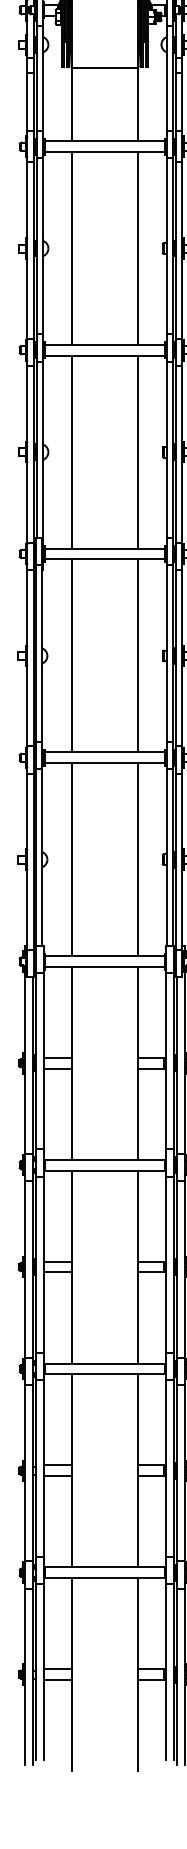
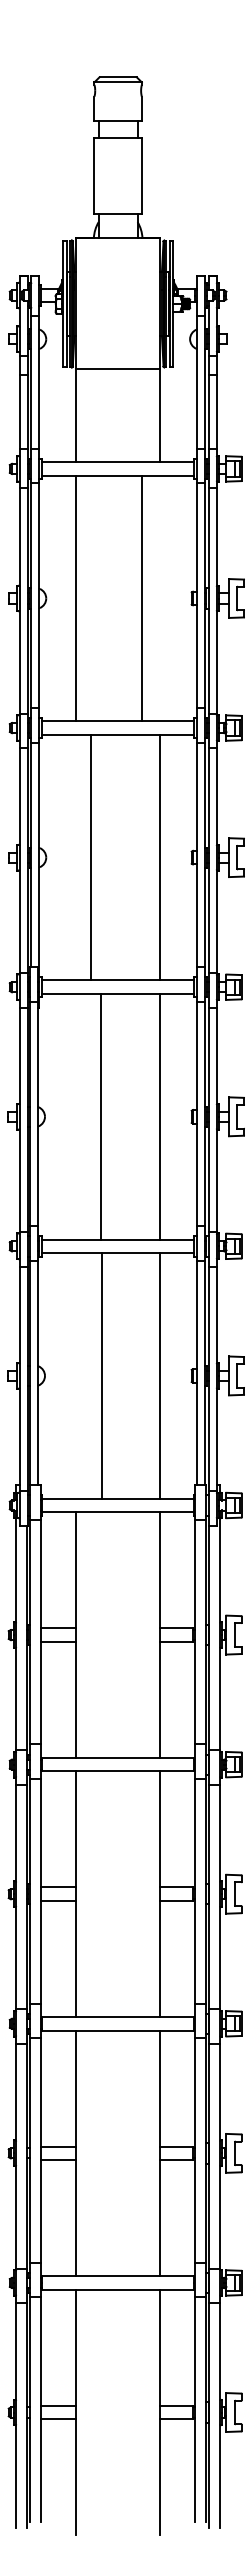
line: (138, 248) -> (142, 598), moved
line: (71, 452) -> (90, 857), moved
line: (71, 655) -> (100, 1116), moved
line: (71, 859) -> (101, 1375), moved

